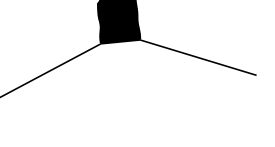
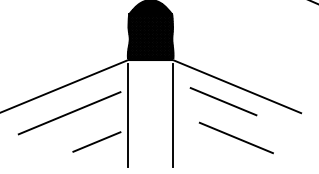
line: (187, 71) -> (223, 101), added
line: (145, 87) -> (173, 114), added
line: (105, 91) -> (127, 114), added
line: (54, 95) -> (69, 113), added
line: (200, 101) -> (235, 137), added
line: (80, 117) -> (96, 141), added

